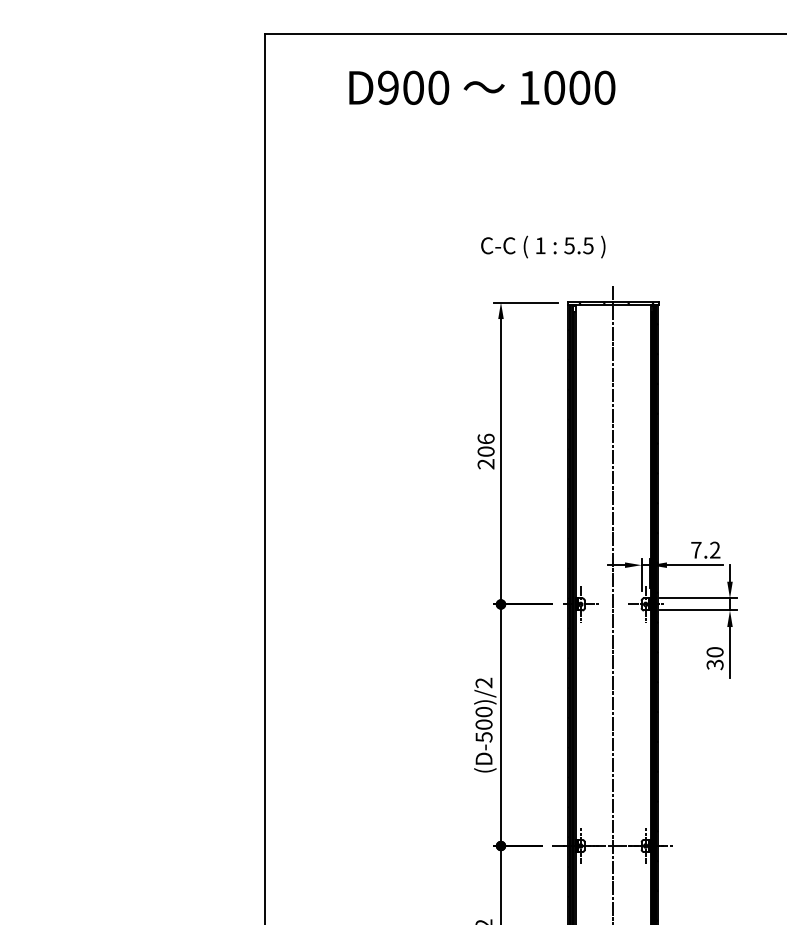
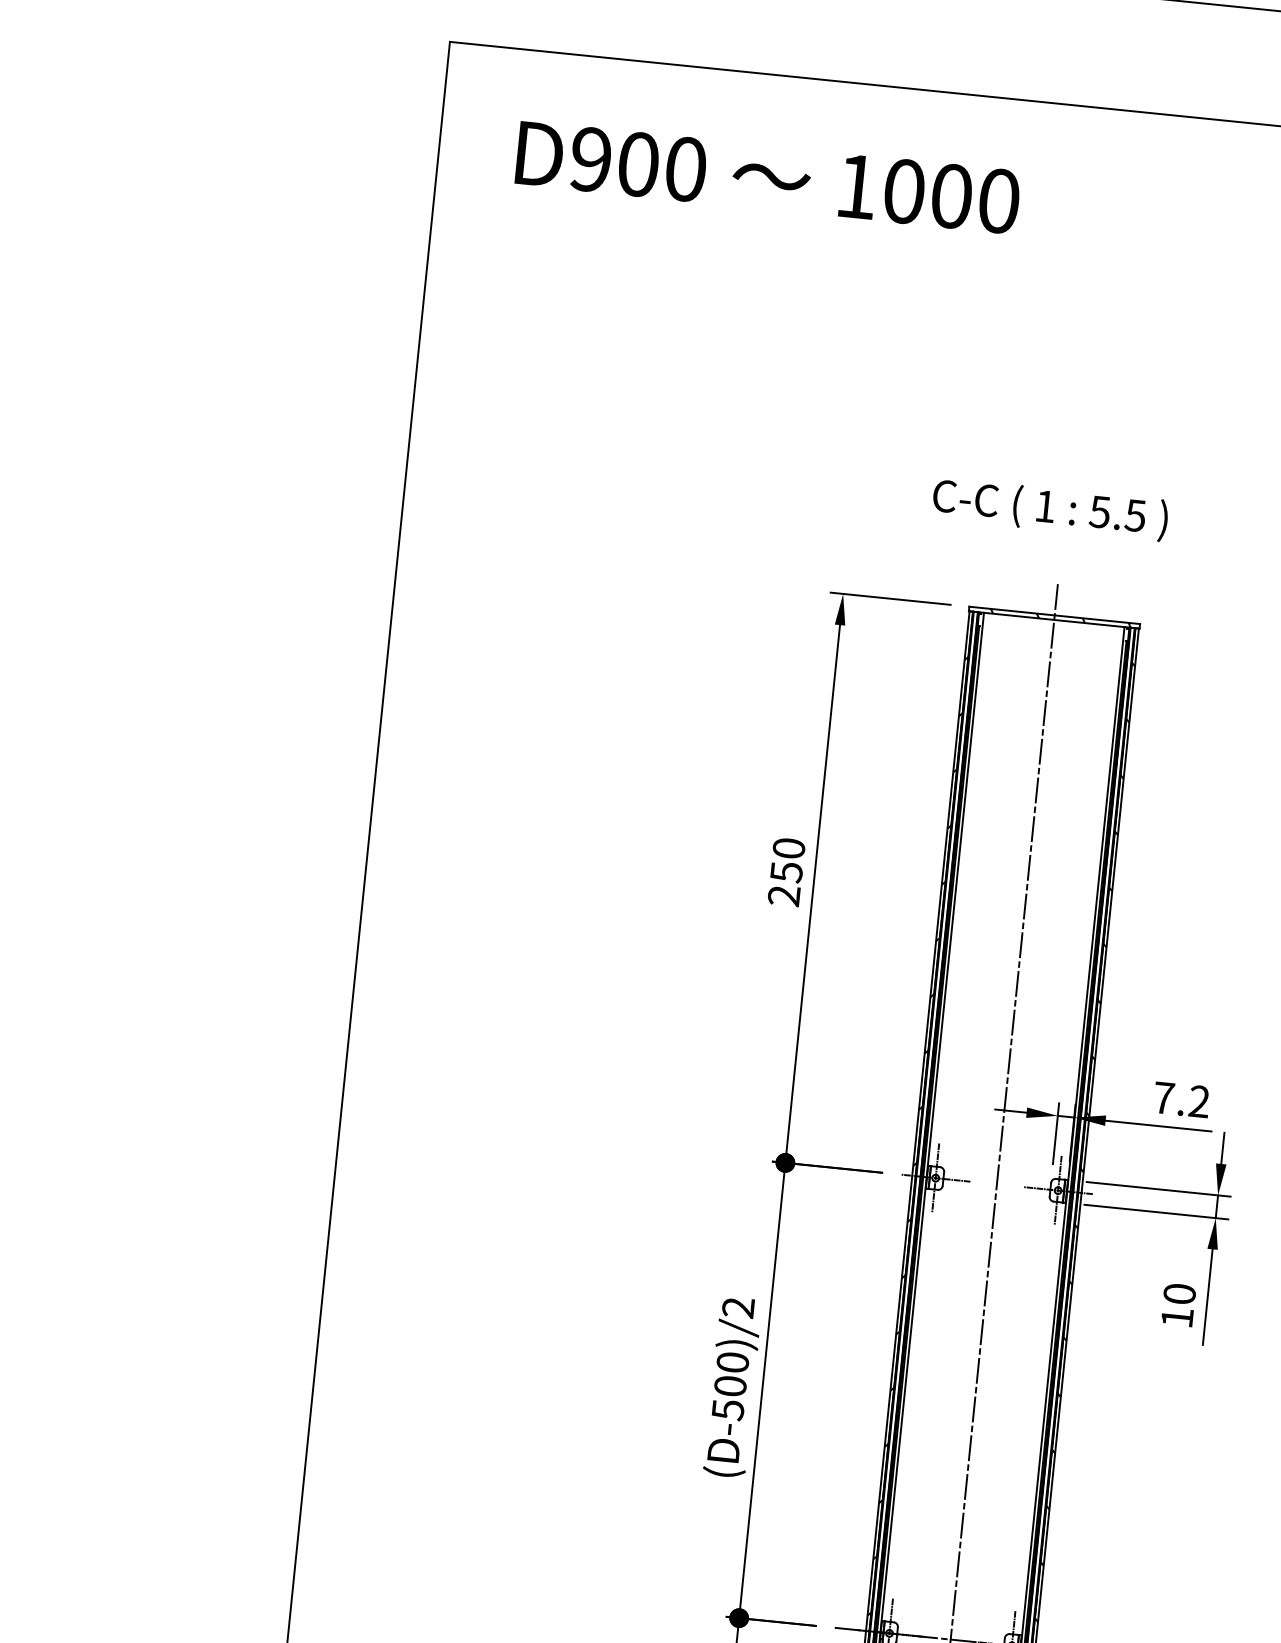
text: (482, 87) -> (768, 177), moved
text: (543, 246) -> (1050, 508), moved
text: (485, 445) -> (786, 860), 206 -> 250
text: (714, 664) -> (1176, 1316), 30 -> 10

